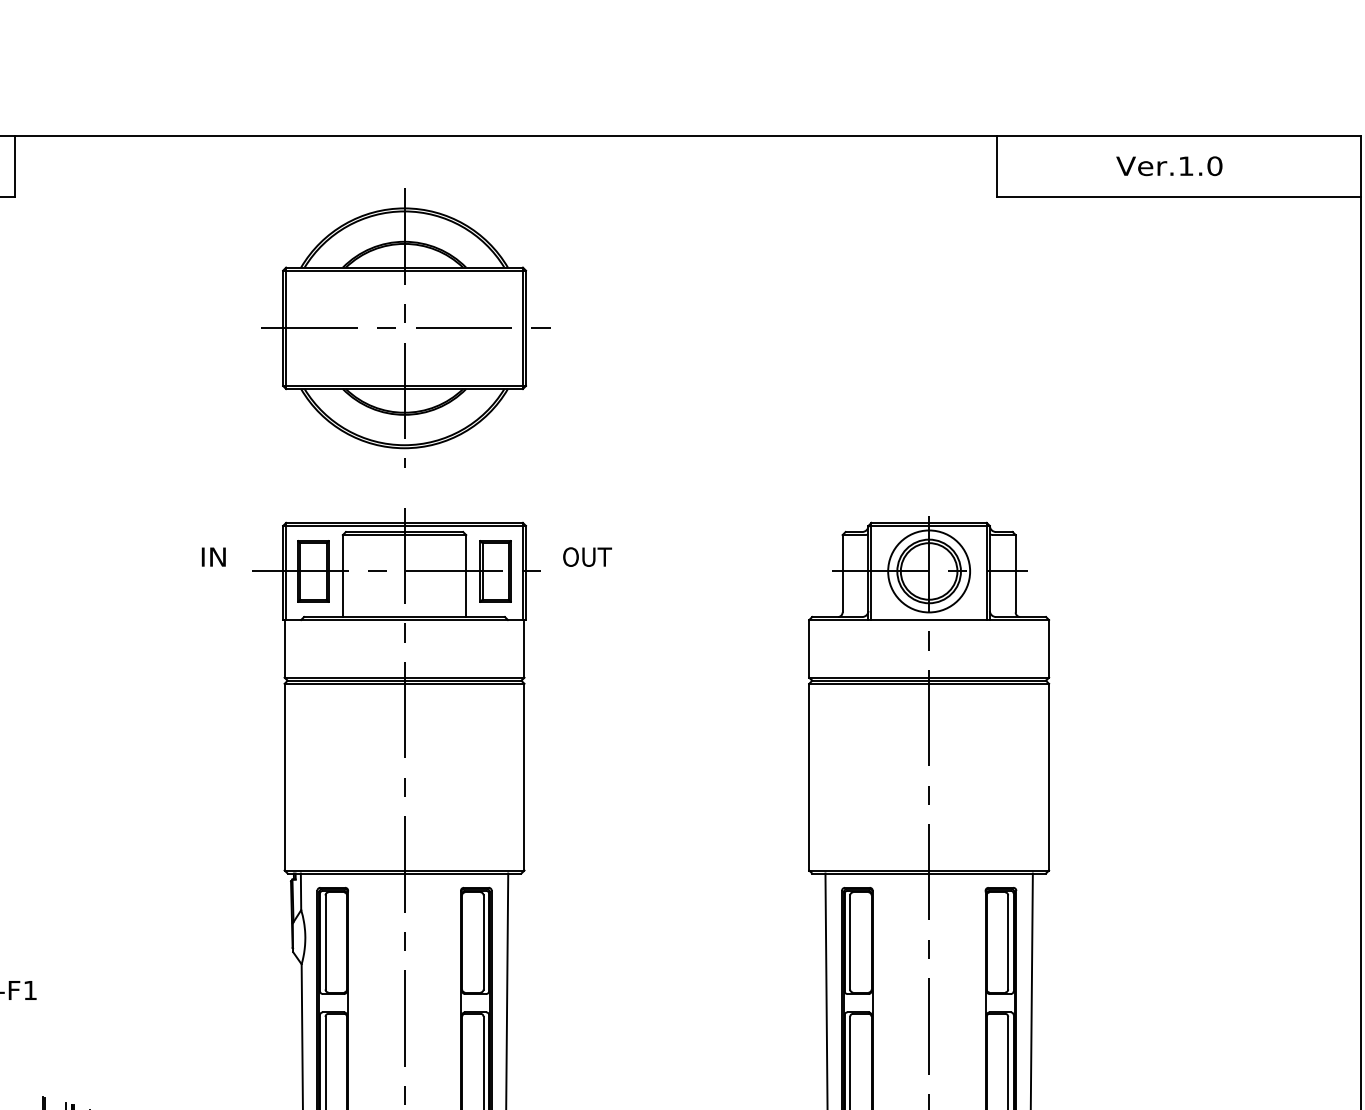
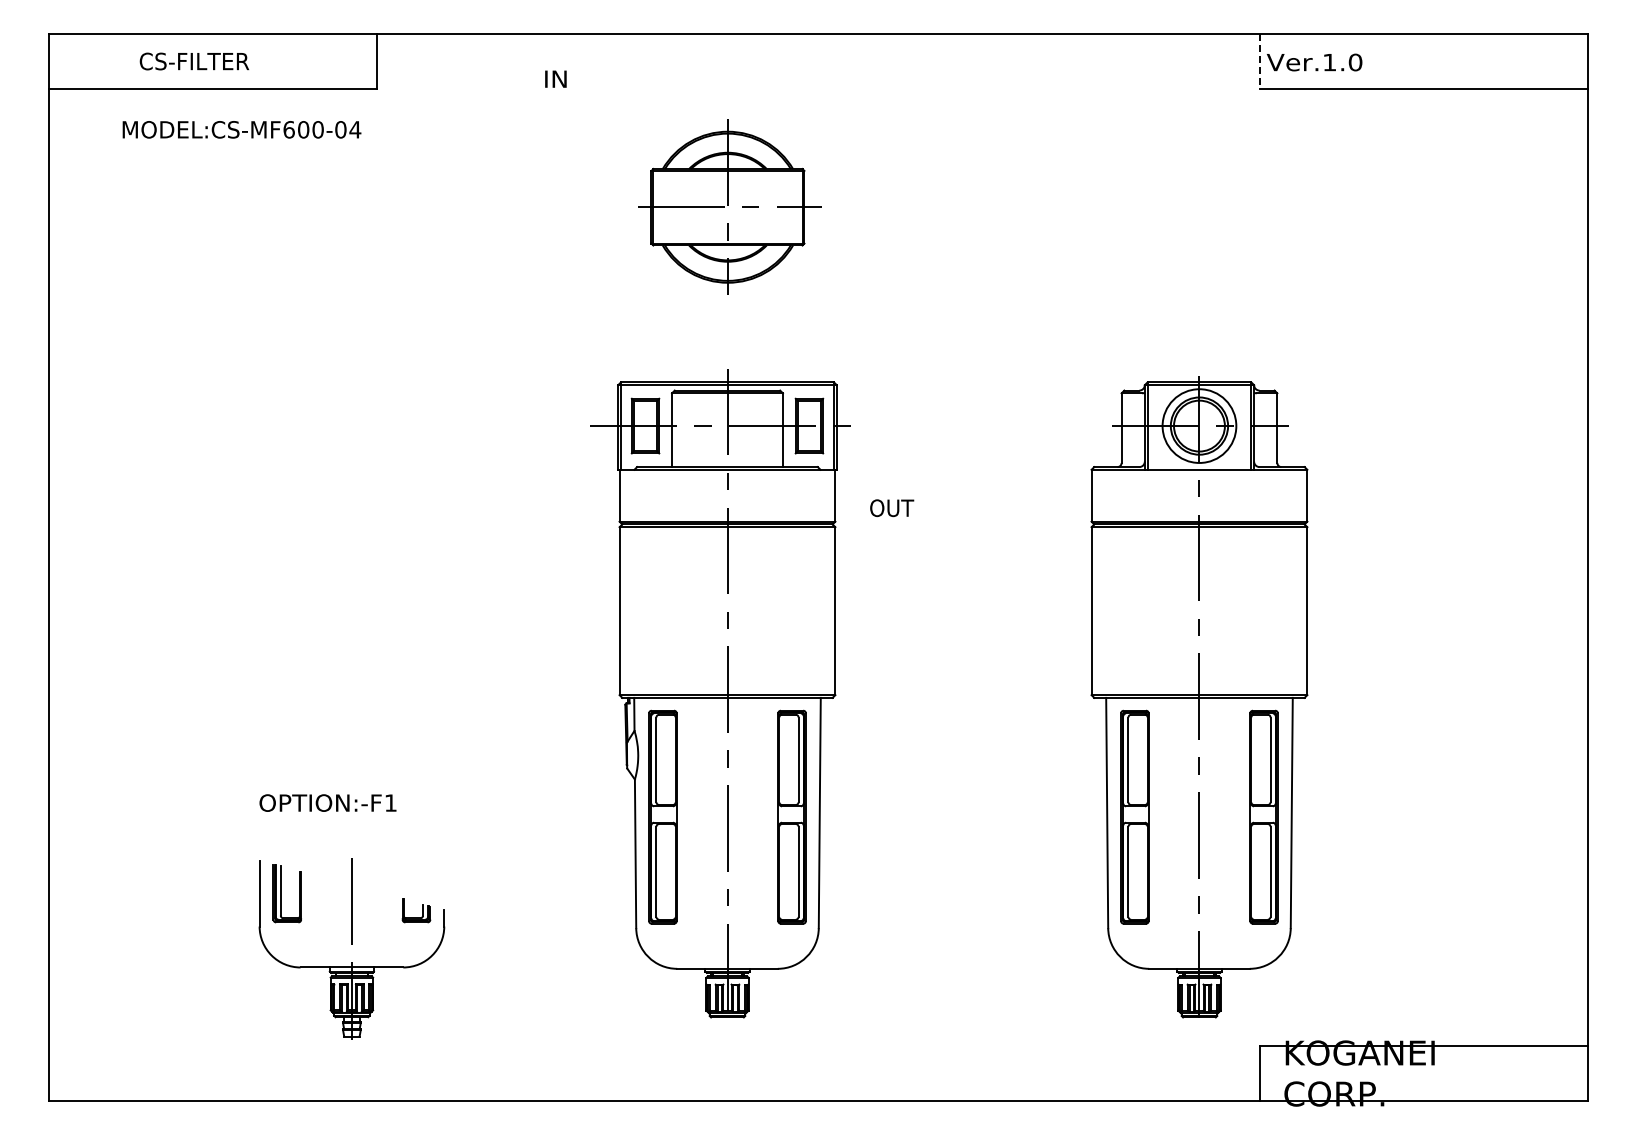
text: (1169, 166) -> (1314, 62), moved
line: (996, 167) -> (1260, 62), solid -> dashed
part: (405, 327) -> (728, 206), size x0.7
text: (213, 556) -> (555, 78), moved
text: (587, 557) -> (892, 508), moved

